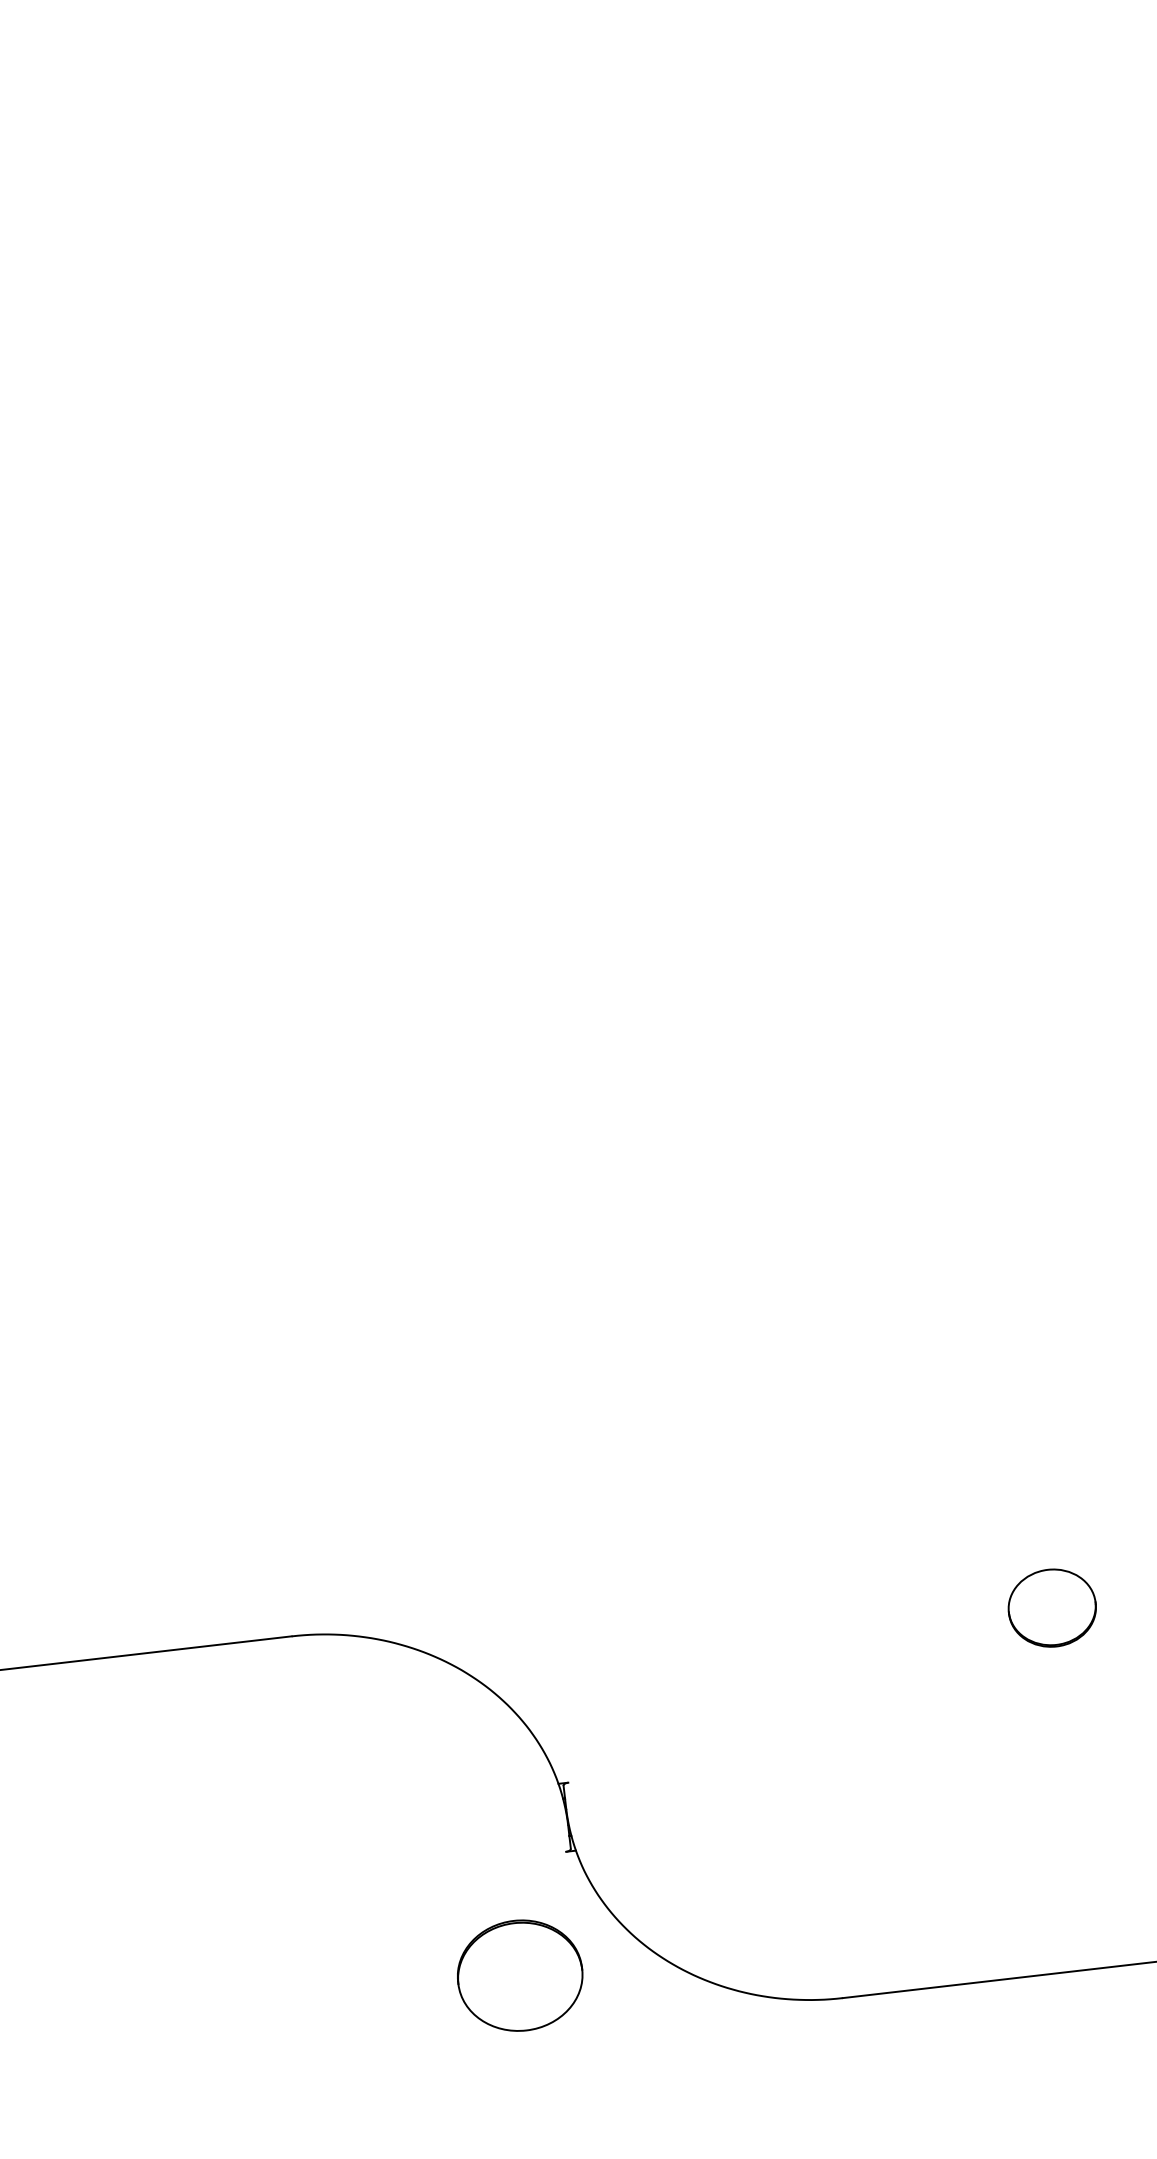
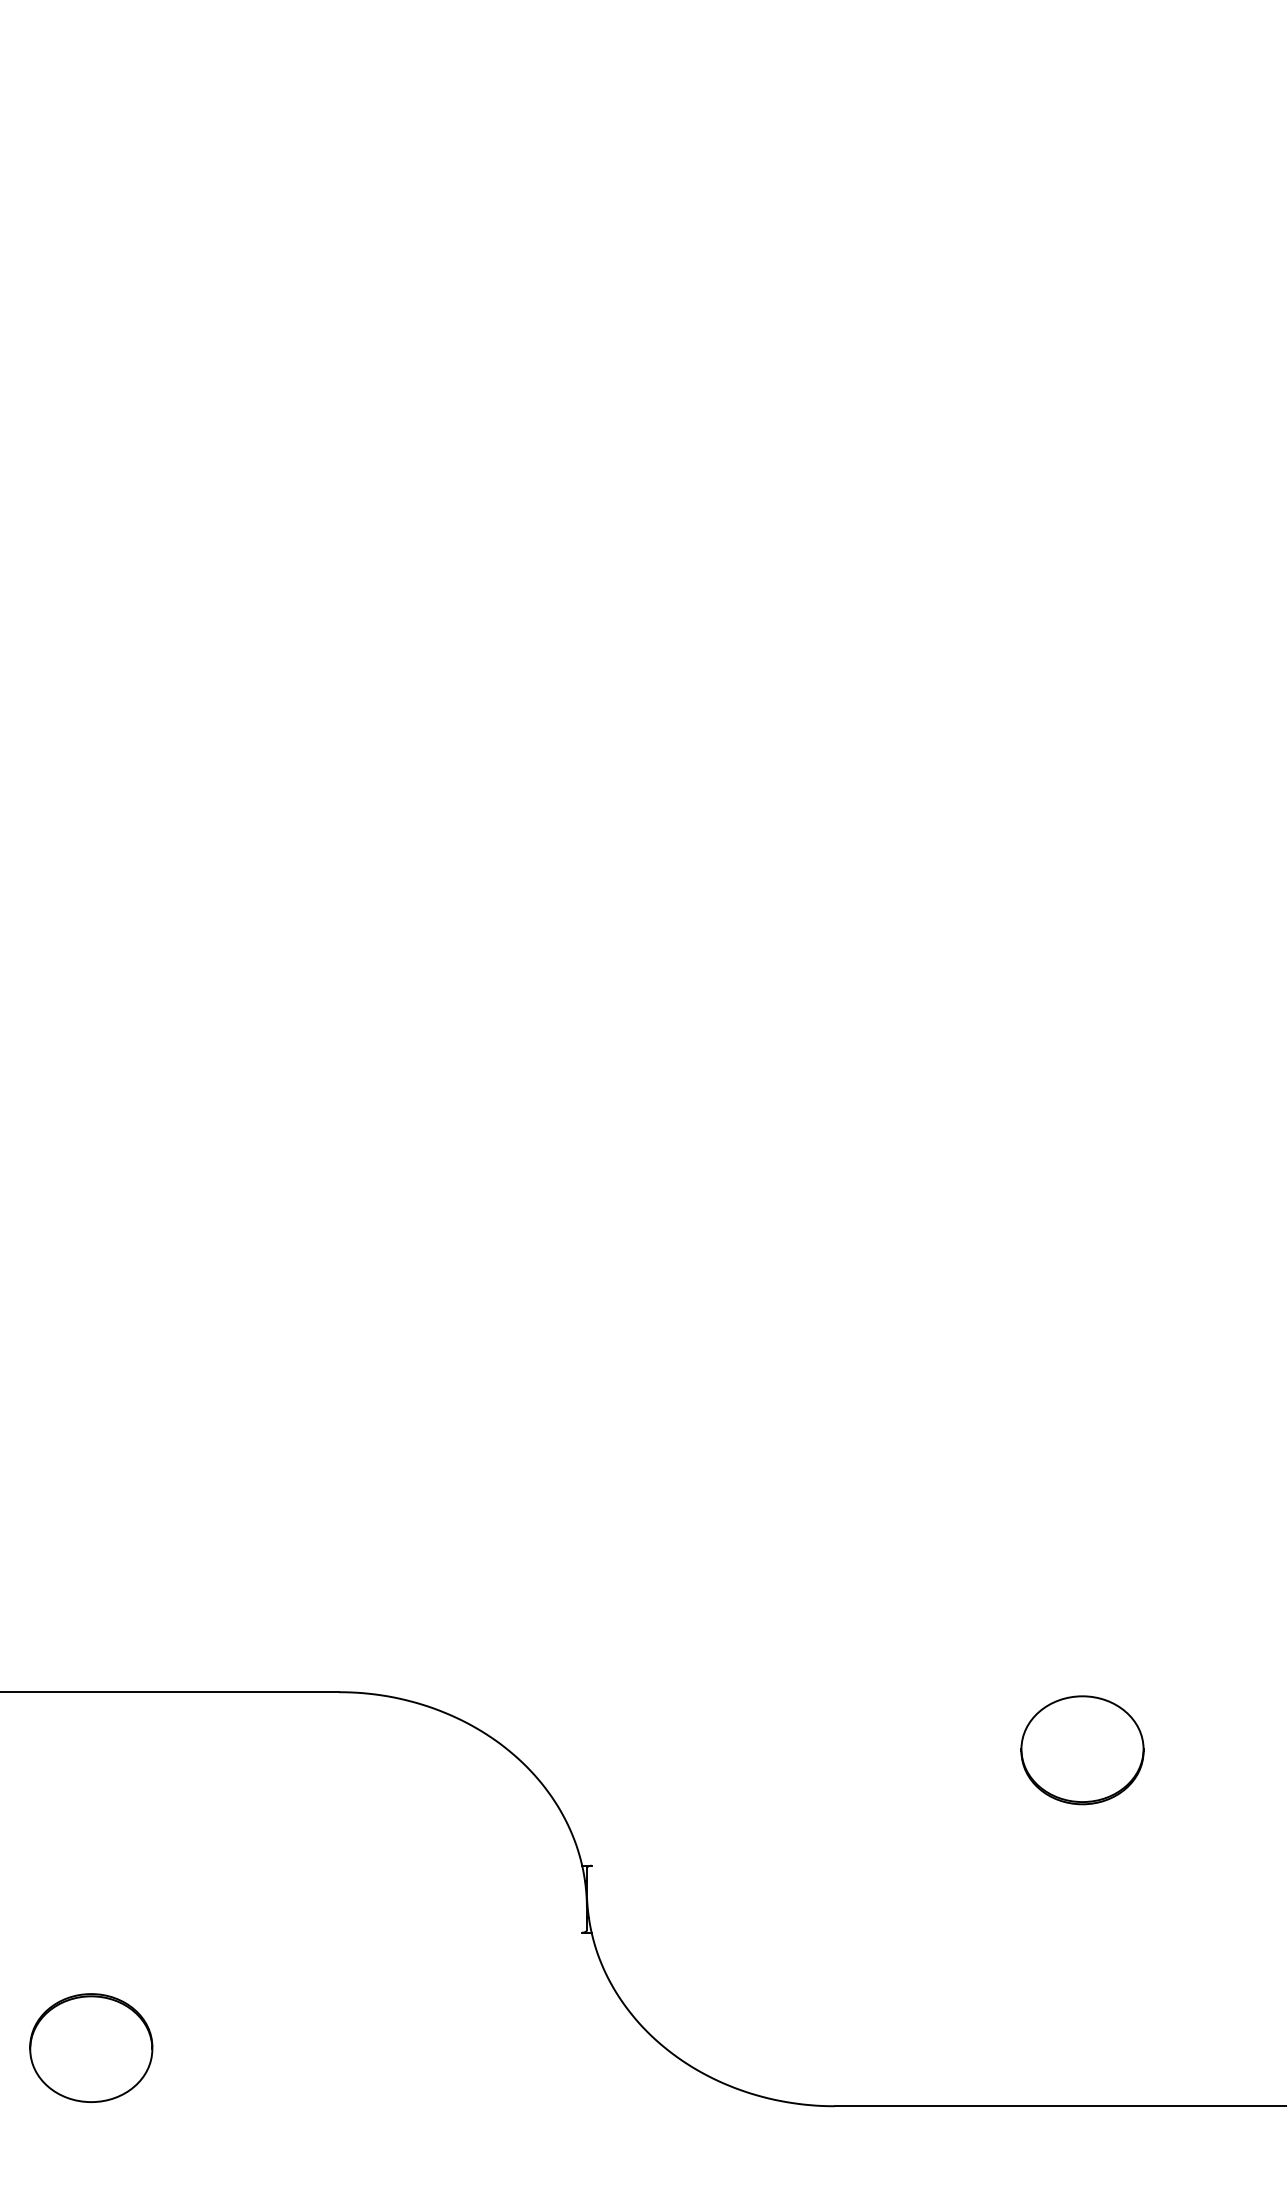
part: (1052, 1608) -> (1082, 1750), size x1.43
part: (520, 1975) -> (91, 2047), moved

